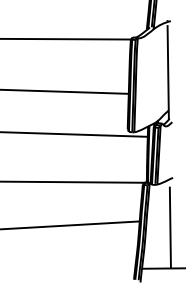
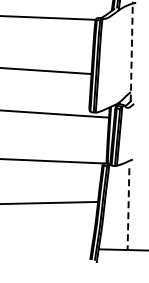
line: (168, 72) -> (132, 54), solid -> dashed
line: (170, 227) -> (128, 209), solid -> dashed

